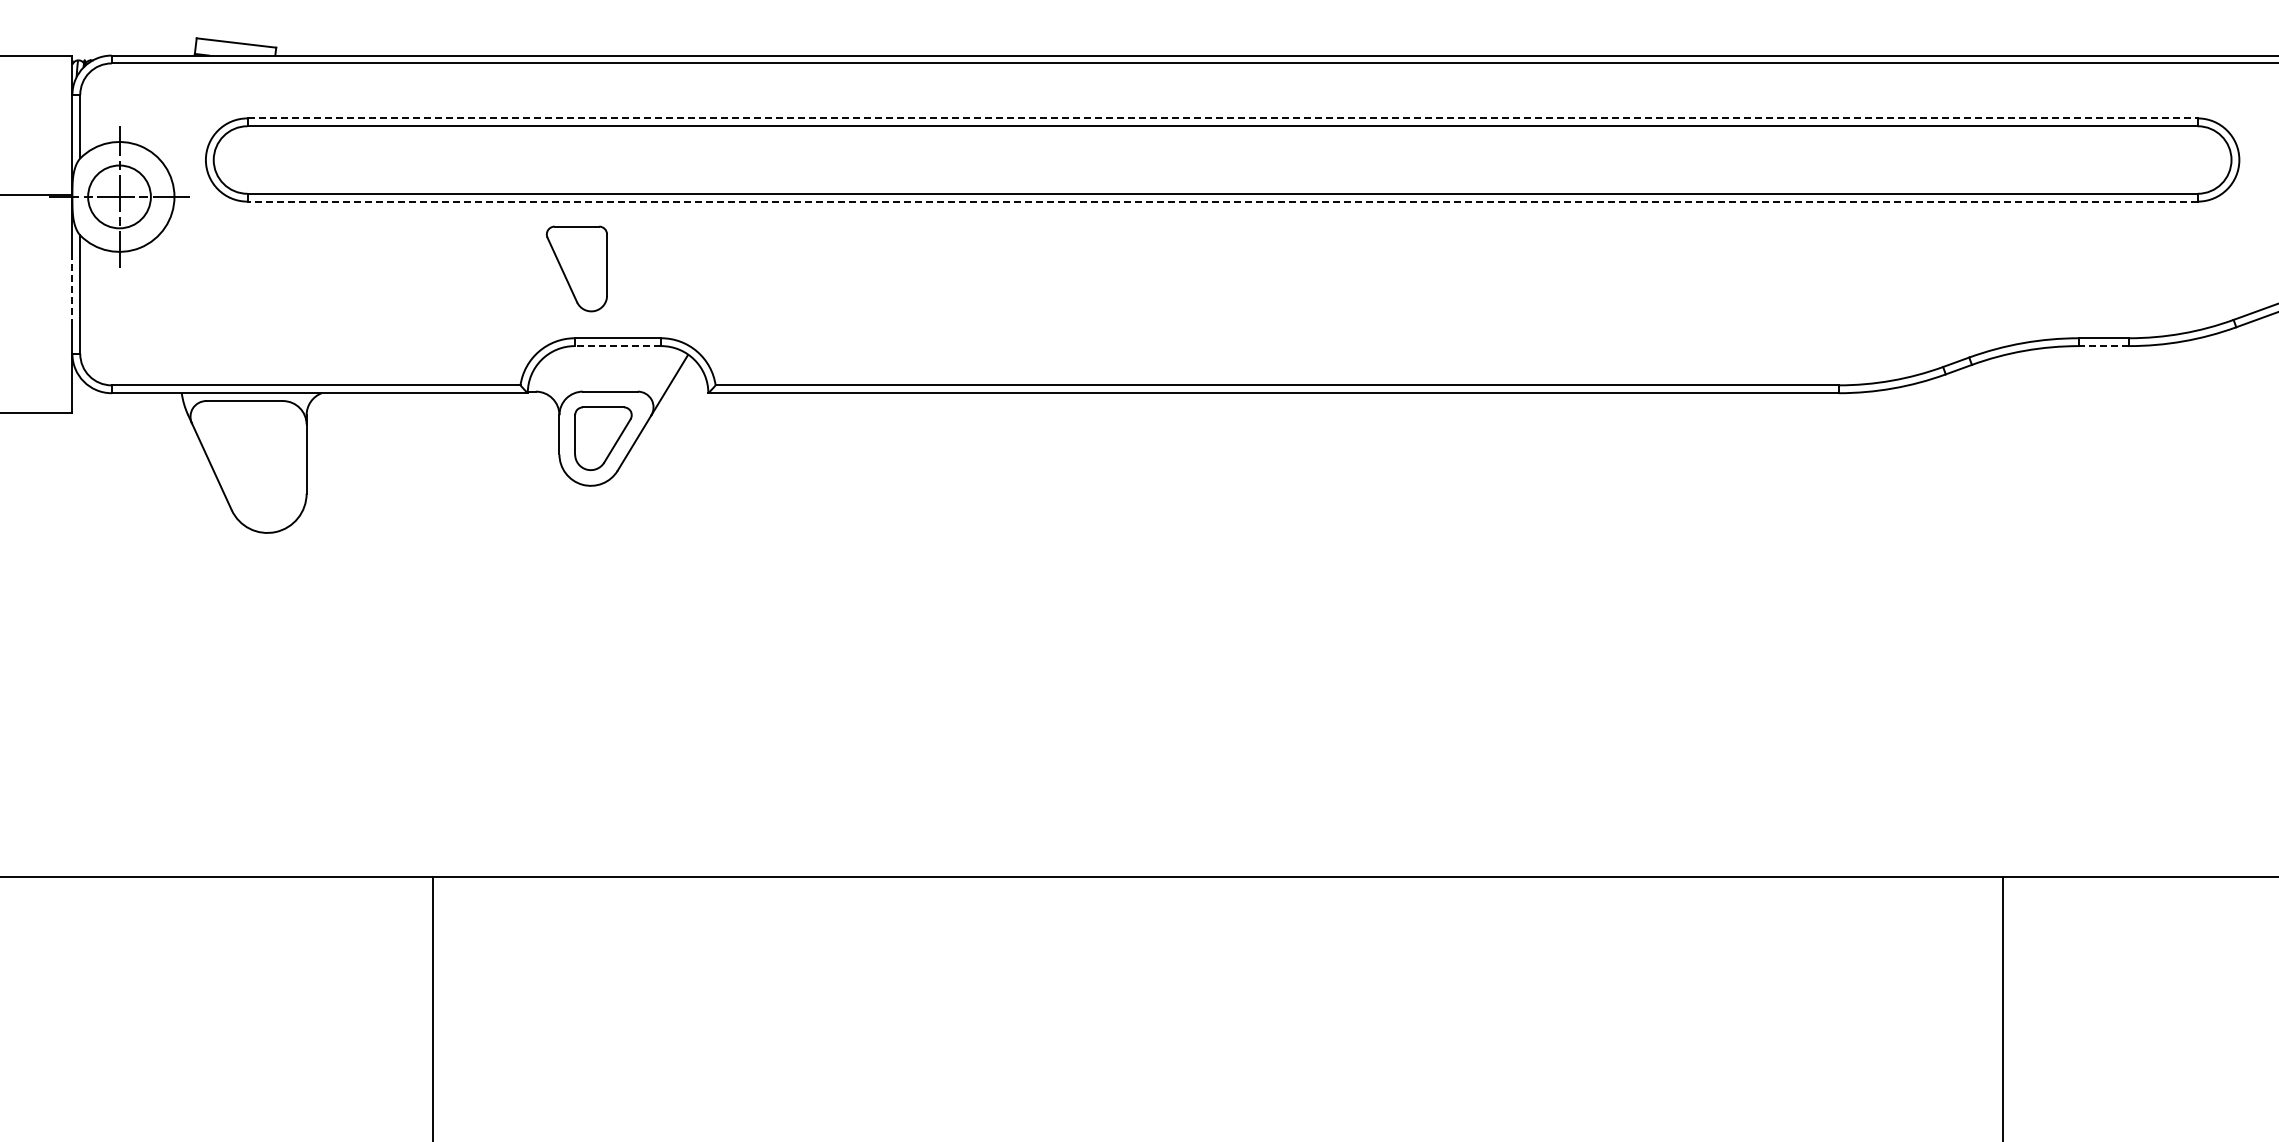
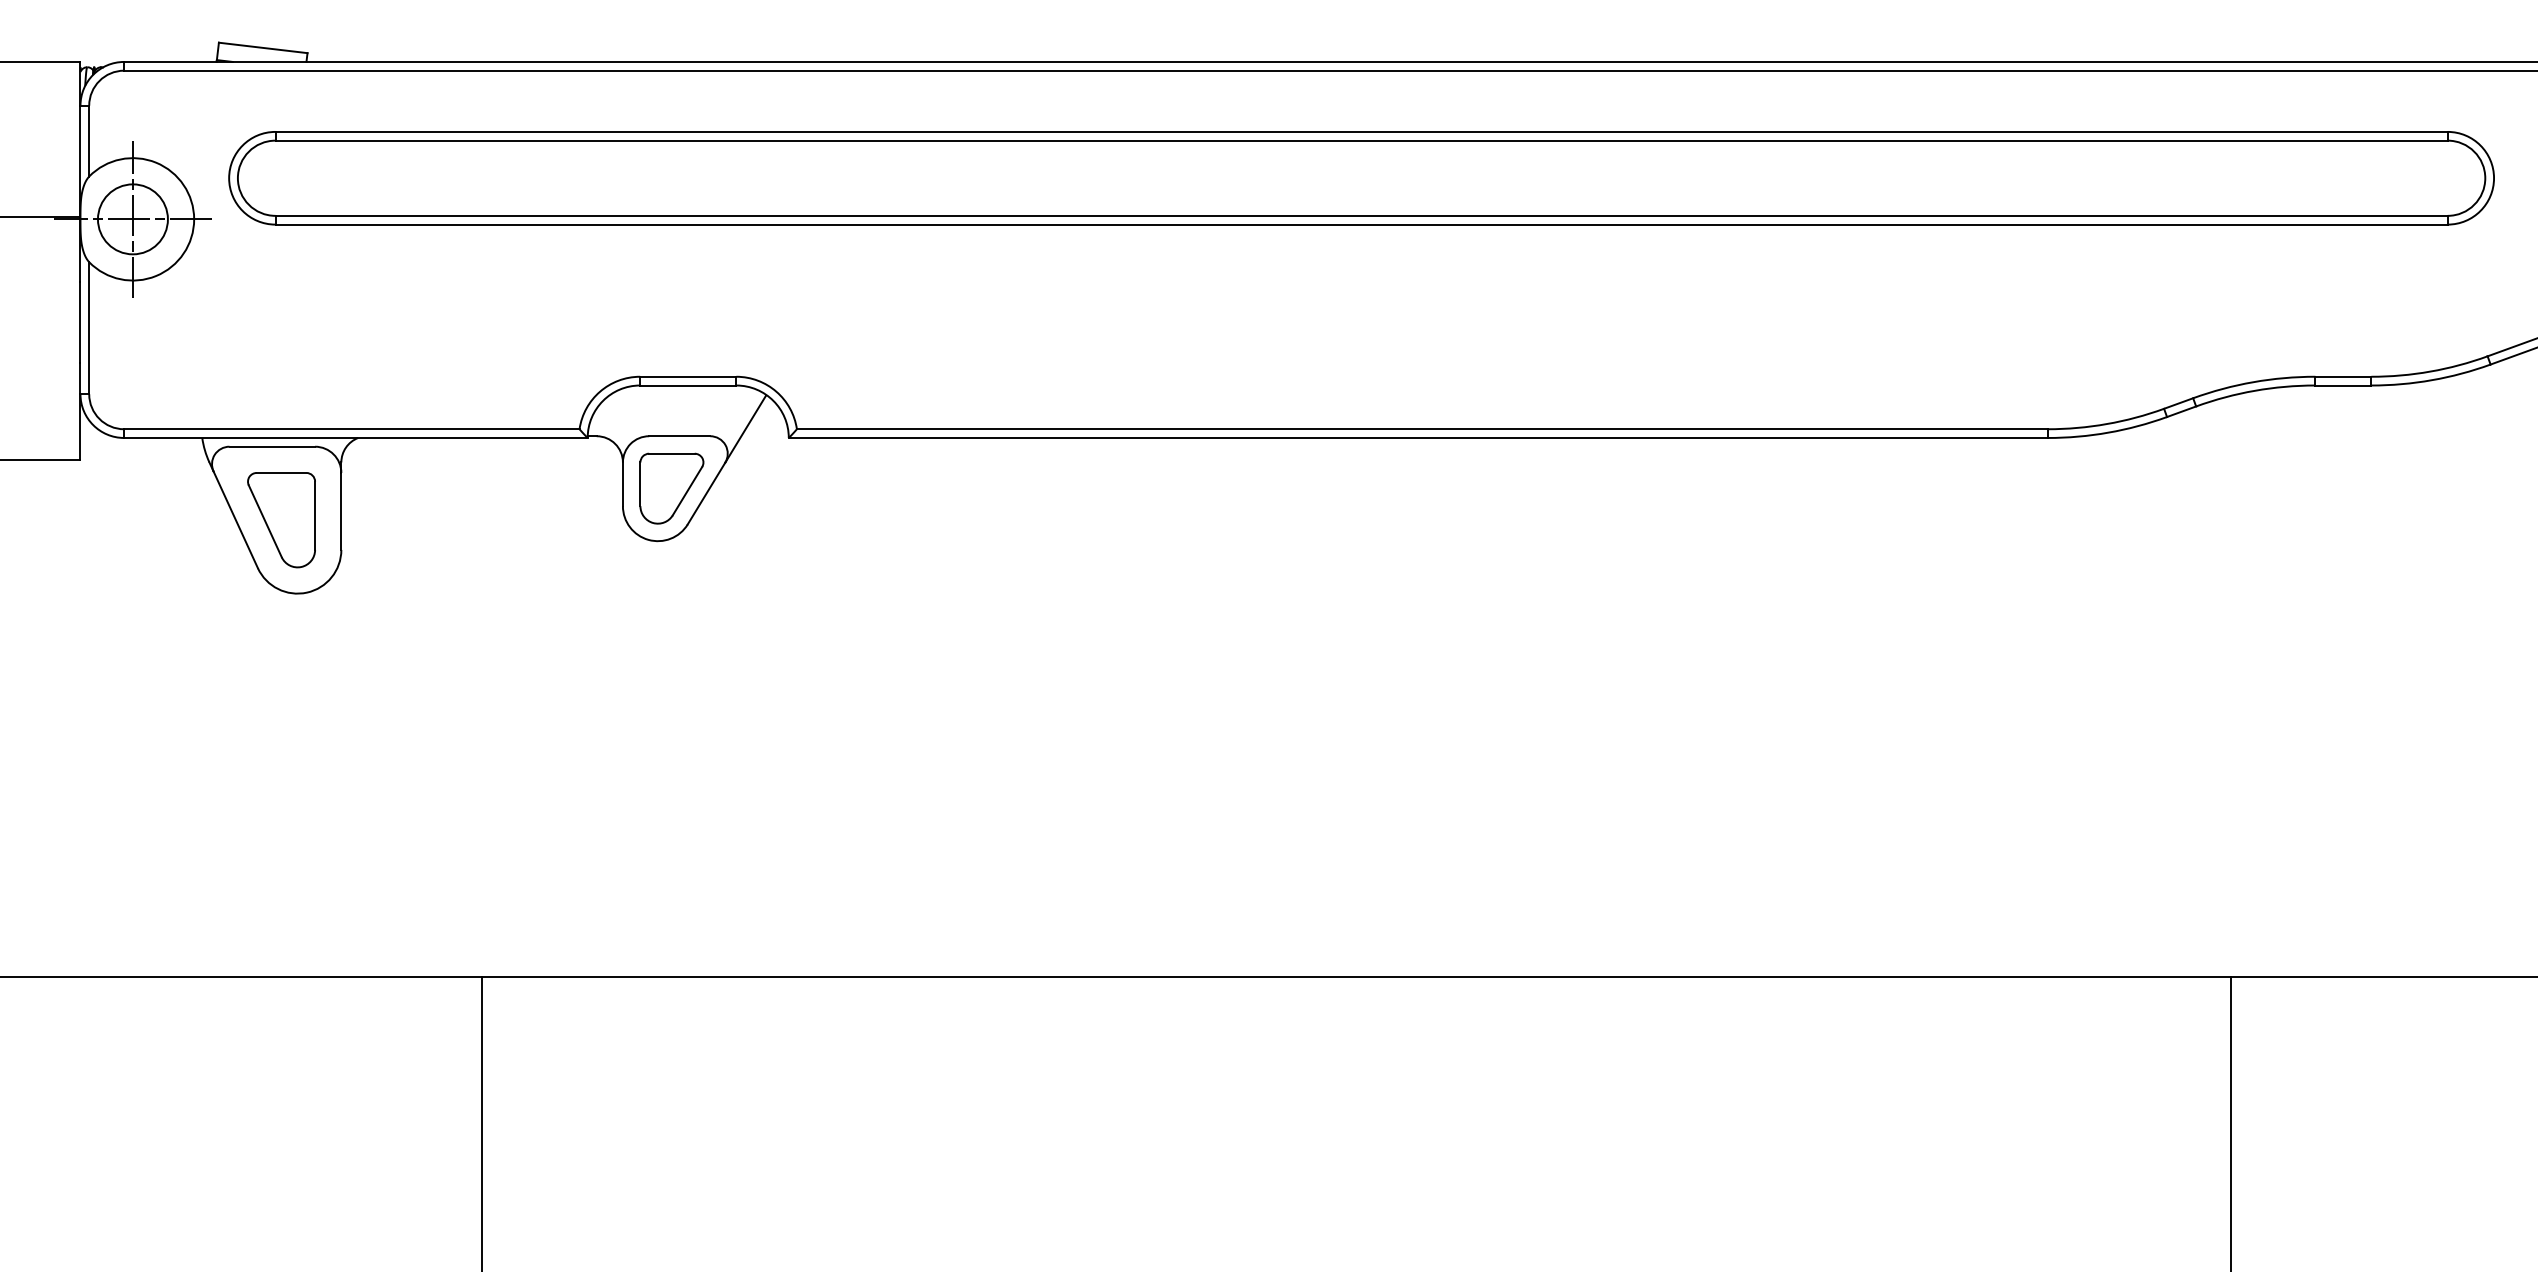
line: (1223, 118) -> (1362, 132), dashed -> solid
line: (1222, 201) -> (1361, 224), dashed -> solid
part: (576, 268) -> (281, 519), moved
line: (72, 290) -> (80, 323), dashed -> solid
line: (617, 346) -> (687, 385), dashed -> solid
line: (2103, 346) -> (2342, 385), dashed -> solid

